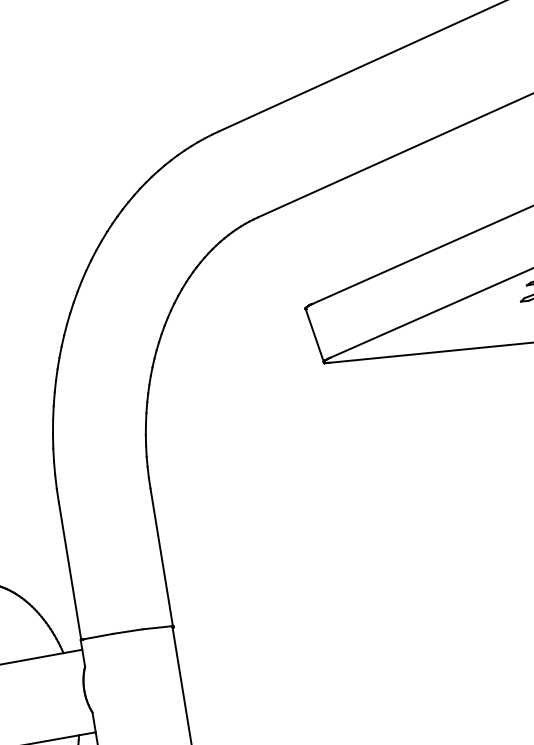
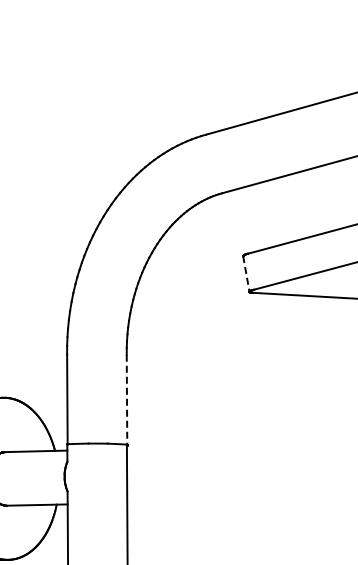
line: (315, 336) -> (246, 274), solid -> dashed
line: (162, 556) -> (127, 399), solid -> dashed

